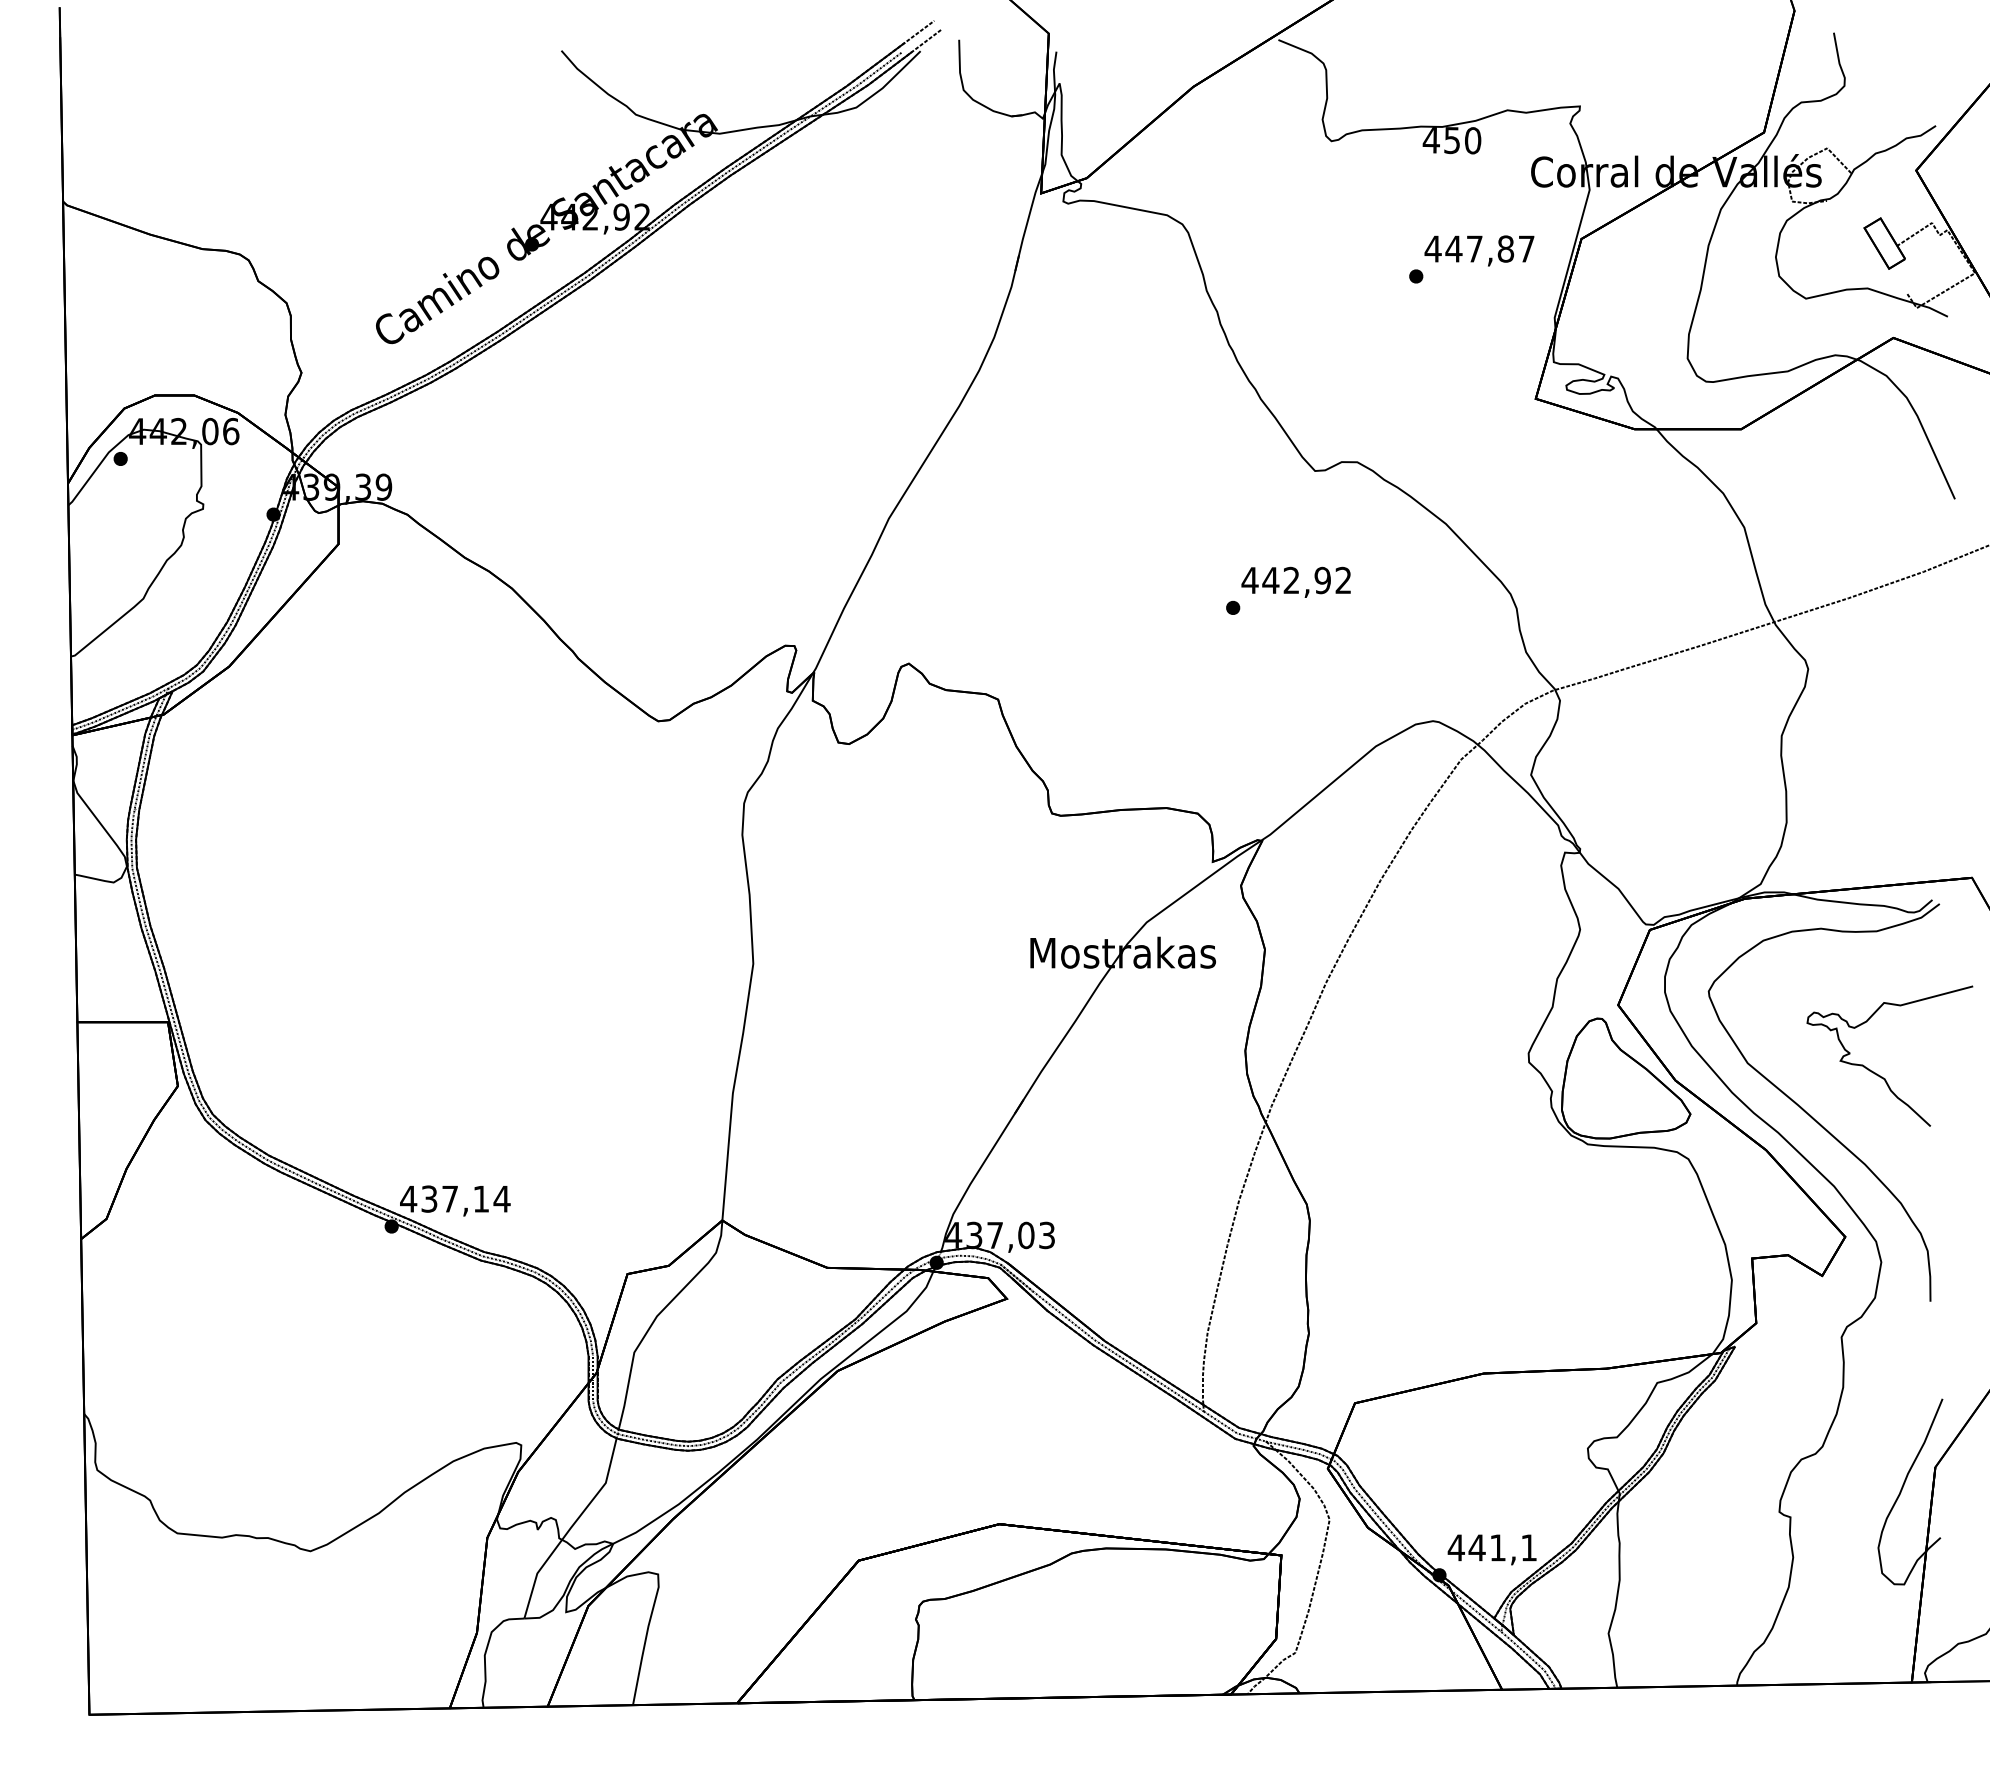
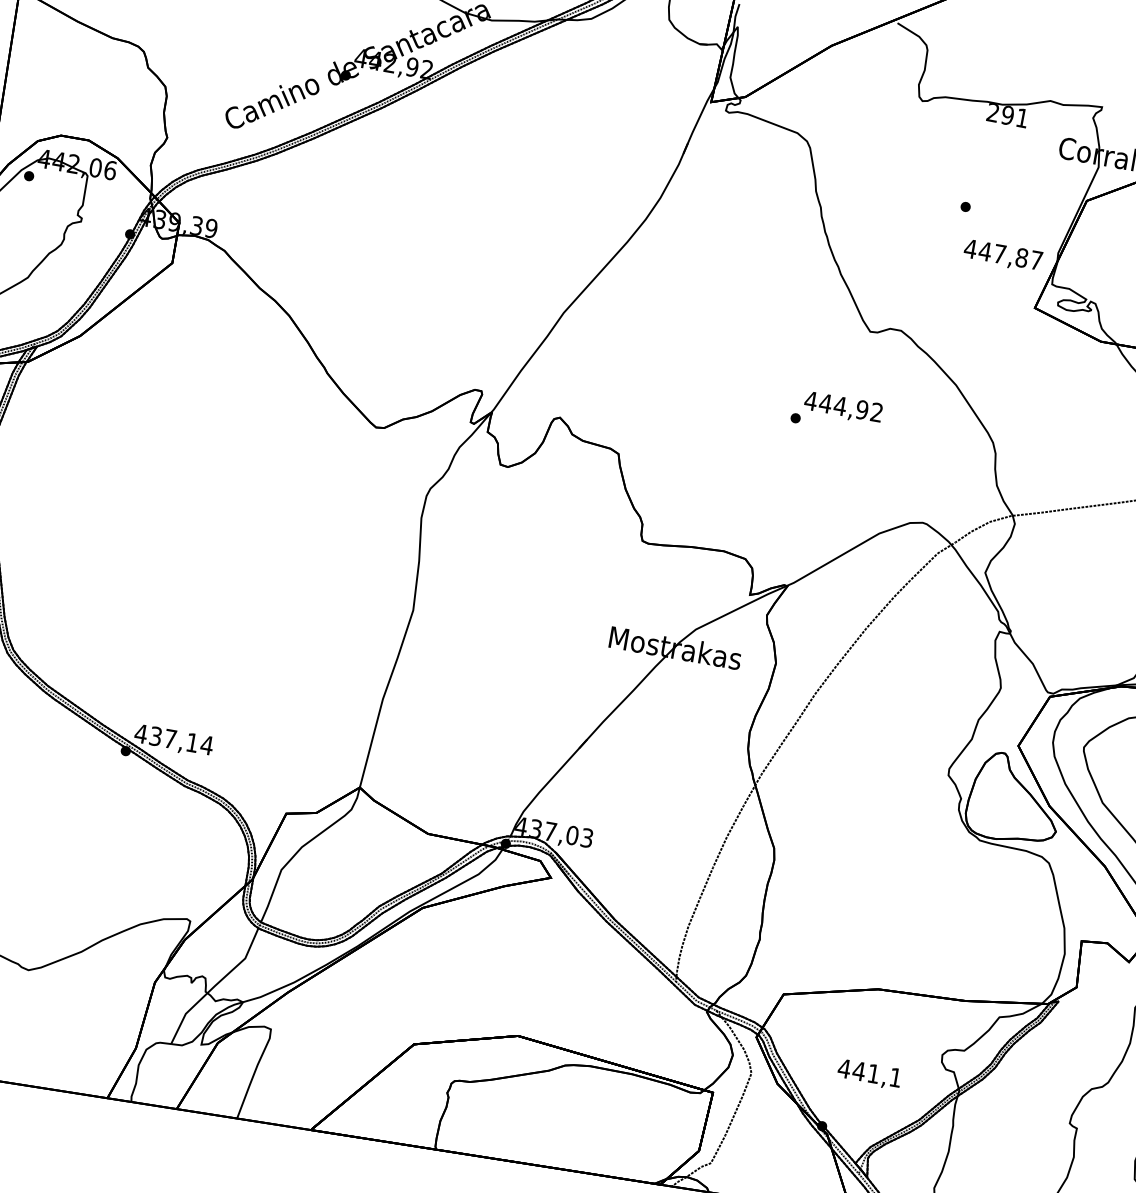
text: (1451, 140) -> (1007, 115), 450 -> 291
text: (1479, 250) -> (1003, 255), moved
text: (1291, 579) -> (840, 405), 442,92 -> 444,92
text: (1491, 1549) -> (869, 1074), moved

